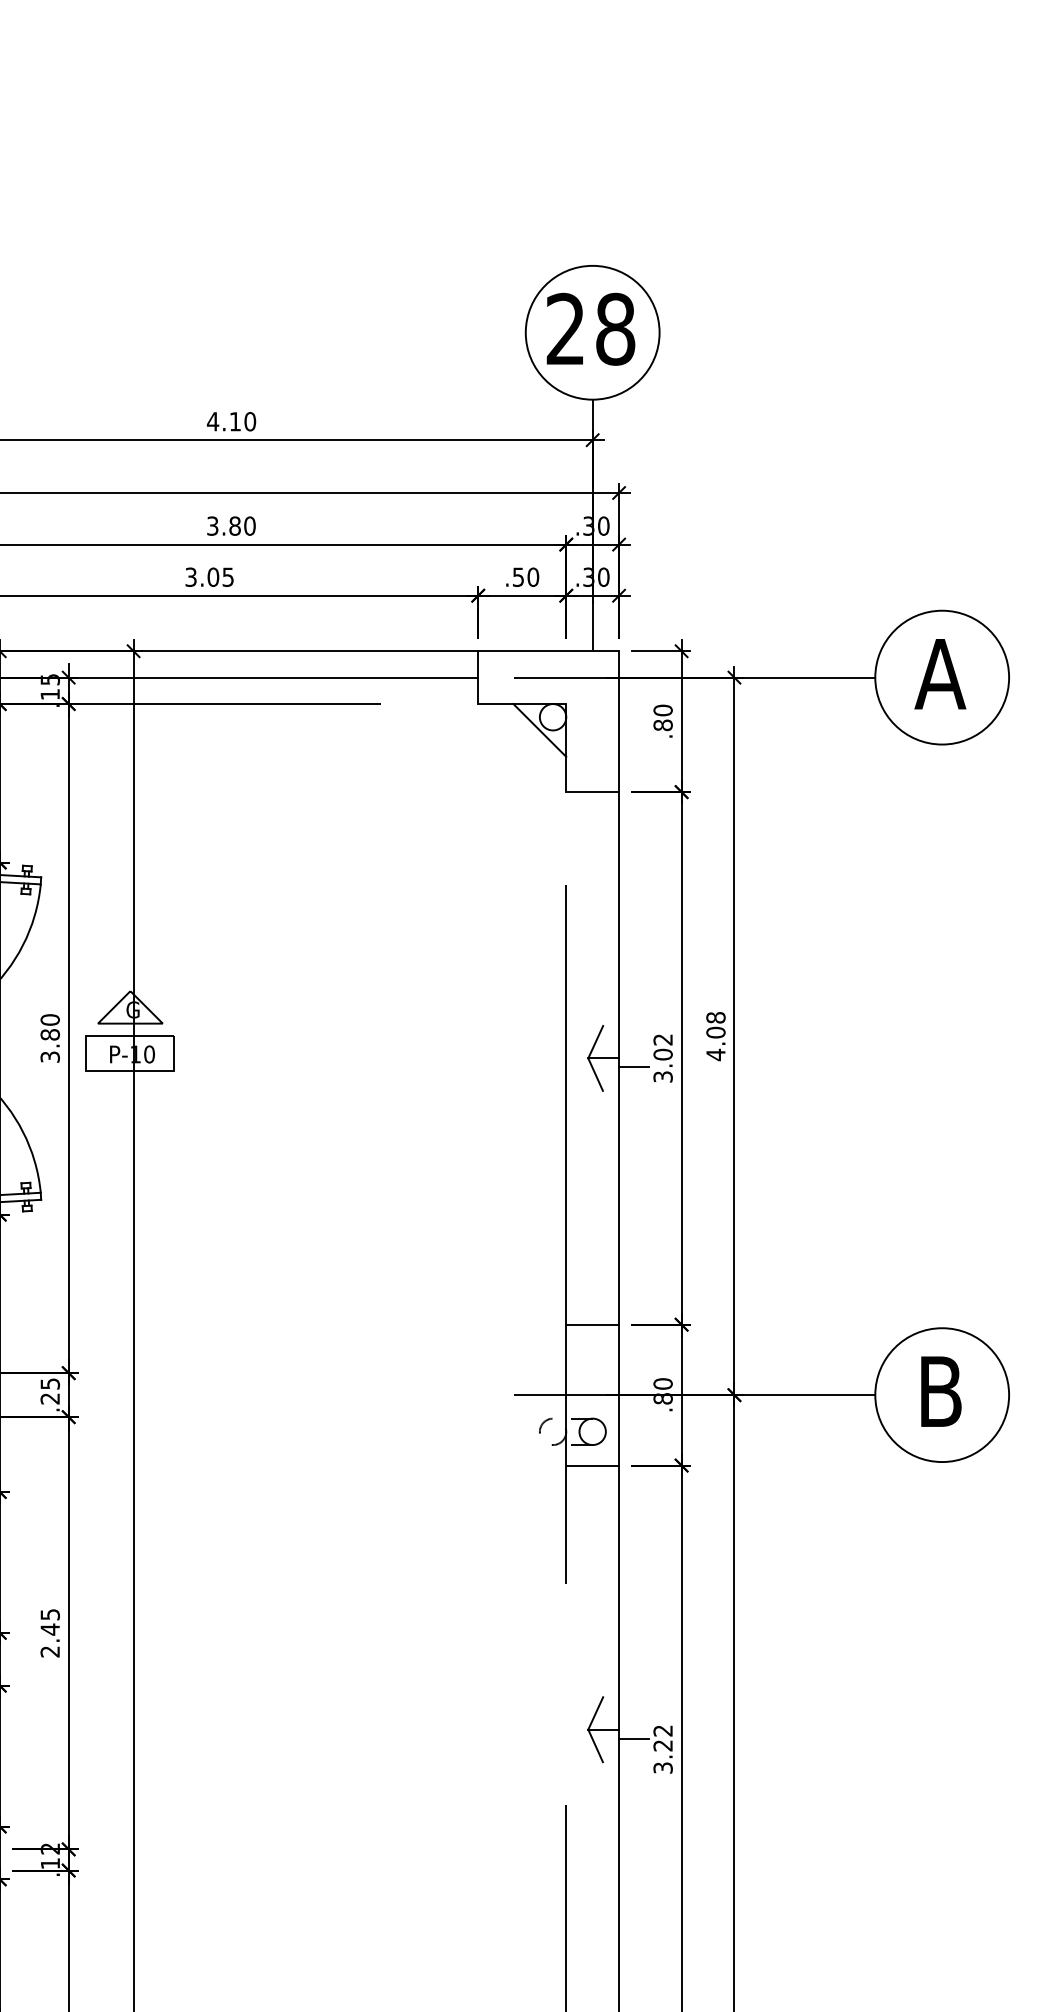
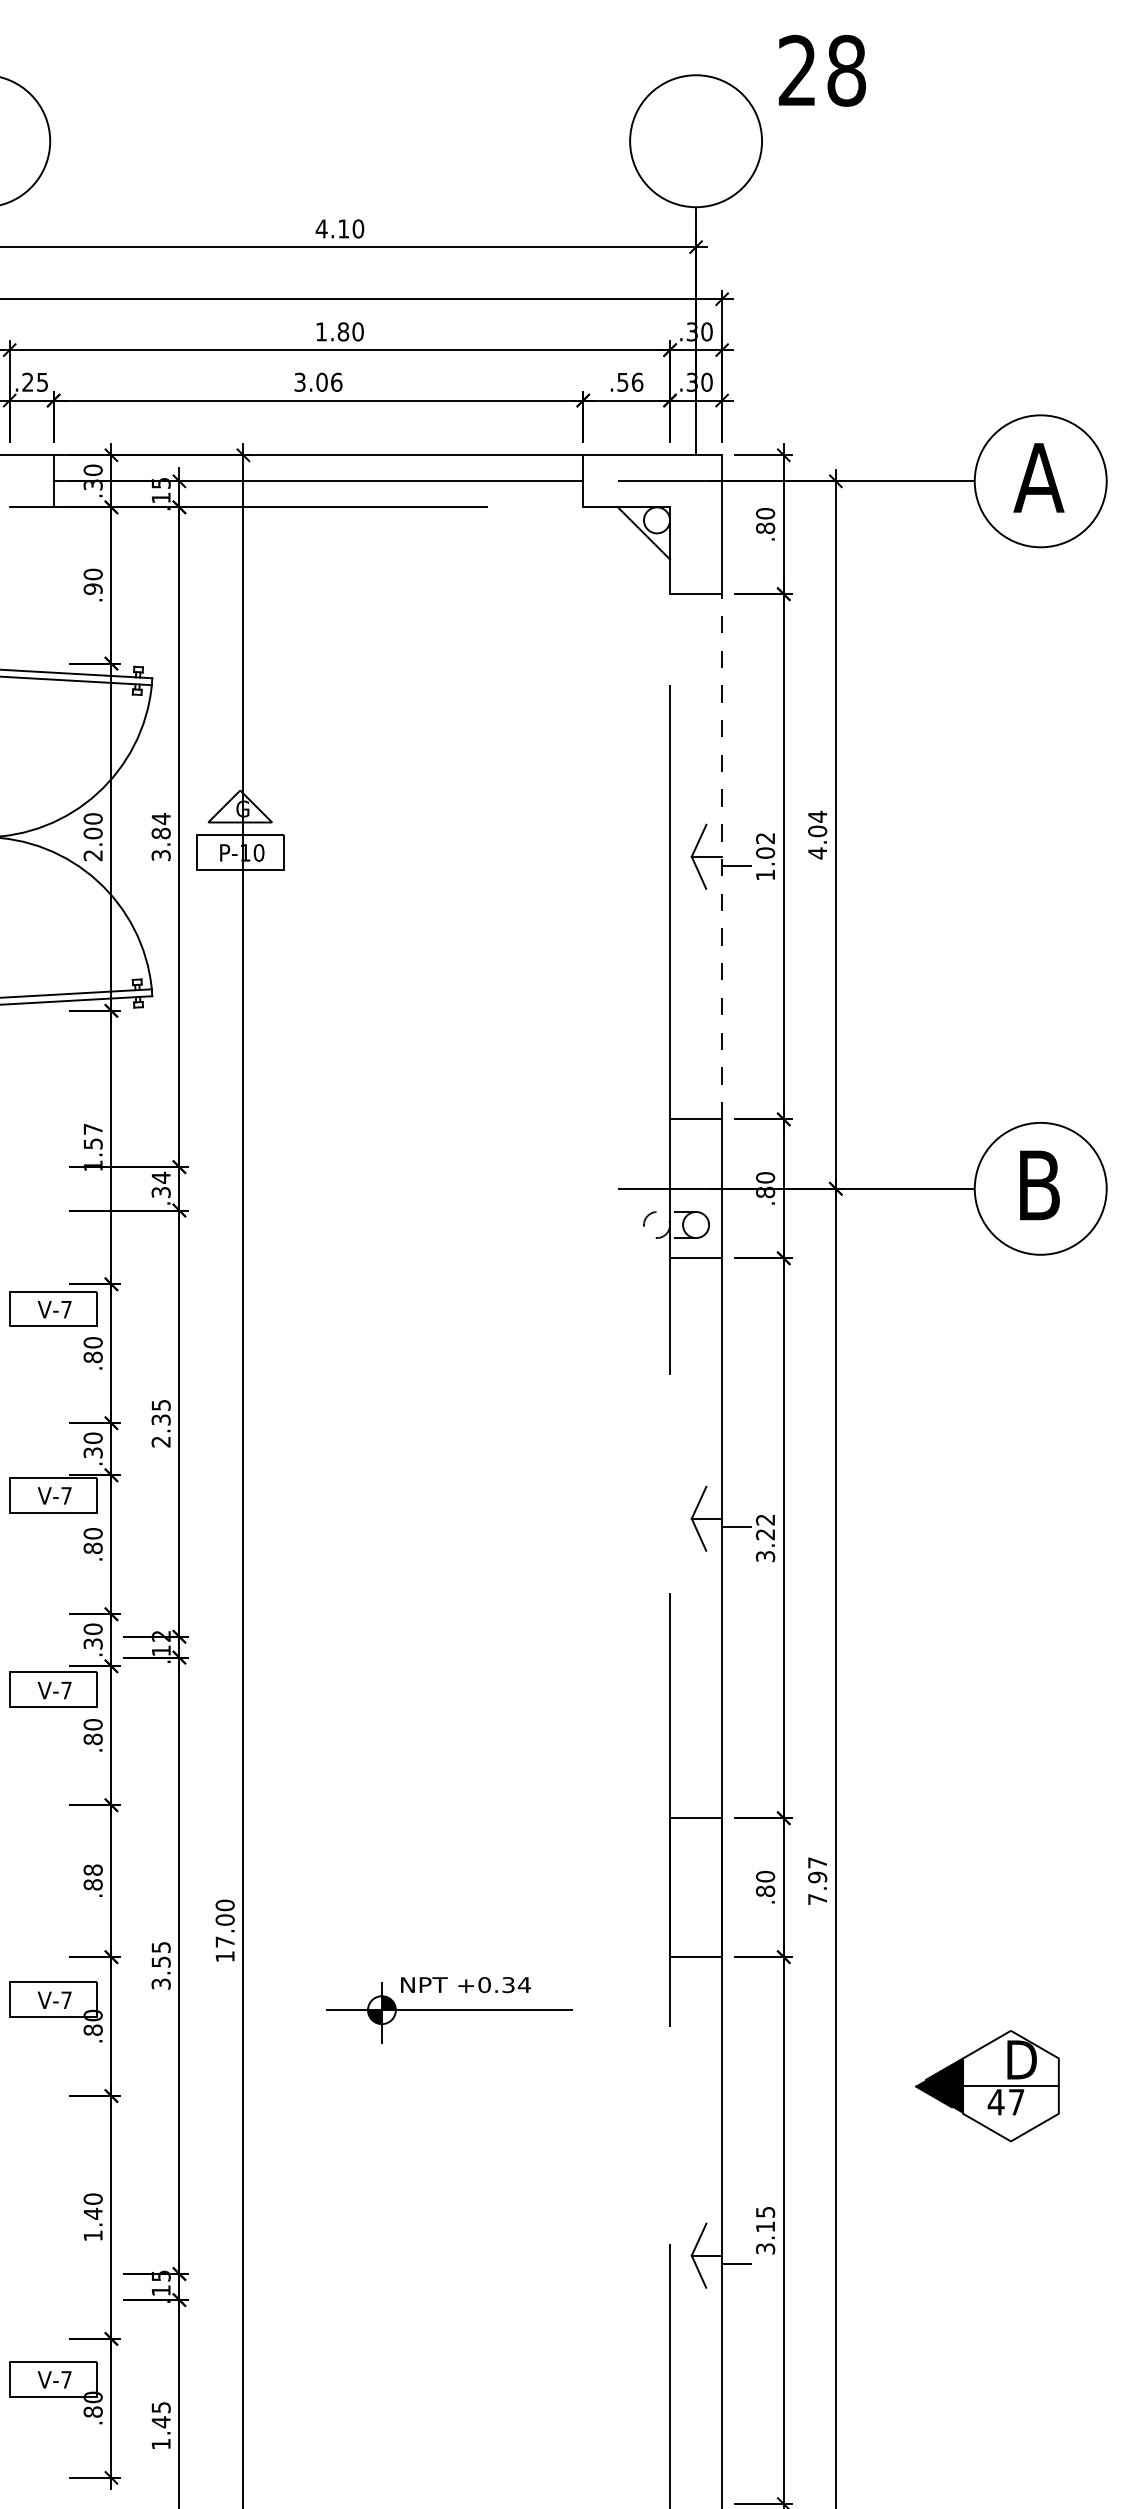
text: (591, 328) -> (822, 70), moved
text: (212, 525) -> (321, 331), 3.80 -> 1.80
text: (228, 576) -> (336, 381), 3.05 -> 3.06
text: (533, 576) -> (637, 381), .50 -> .56
text: (715, 1017) -> (817, 816), 4.08 -> 4.04
text: (49, 1019) -> (160, 818), 3.80 -> 3.84
line: (619, 1058) -> (722, 856), solid -> dashed
text: (663, 1076) -> (765, 874), 3.02 -> 1.02
text: (49, 1390) -> (160, 1184), .25 -> .34
text: (49, 1630) -> (160, 1420), 2.45 -> 2.35

